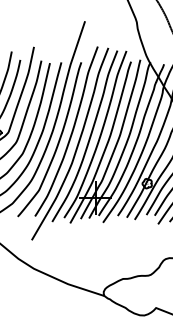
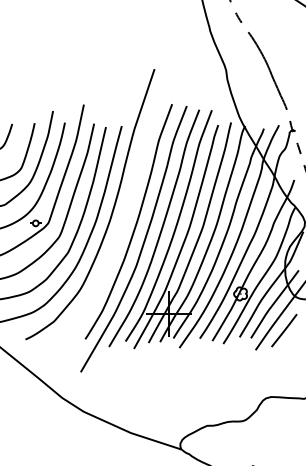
curve: (58, 141) -> (117, 235), removed

